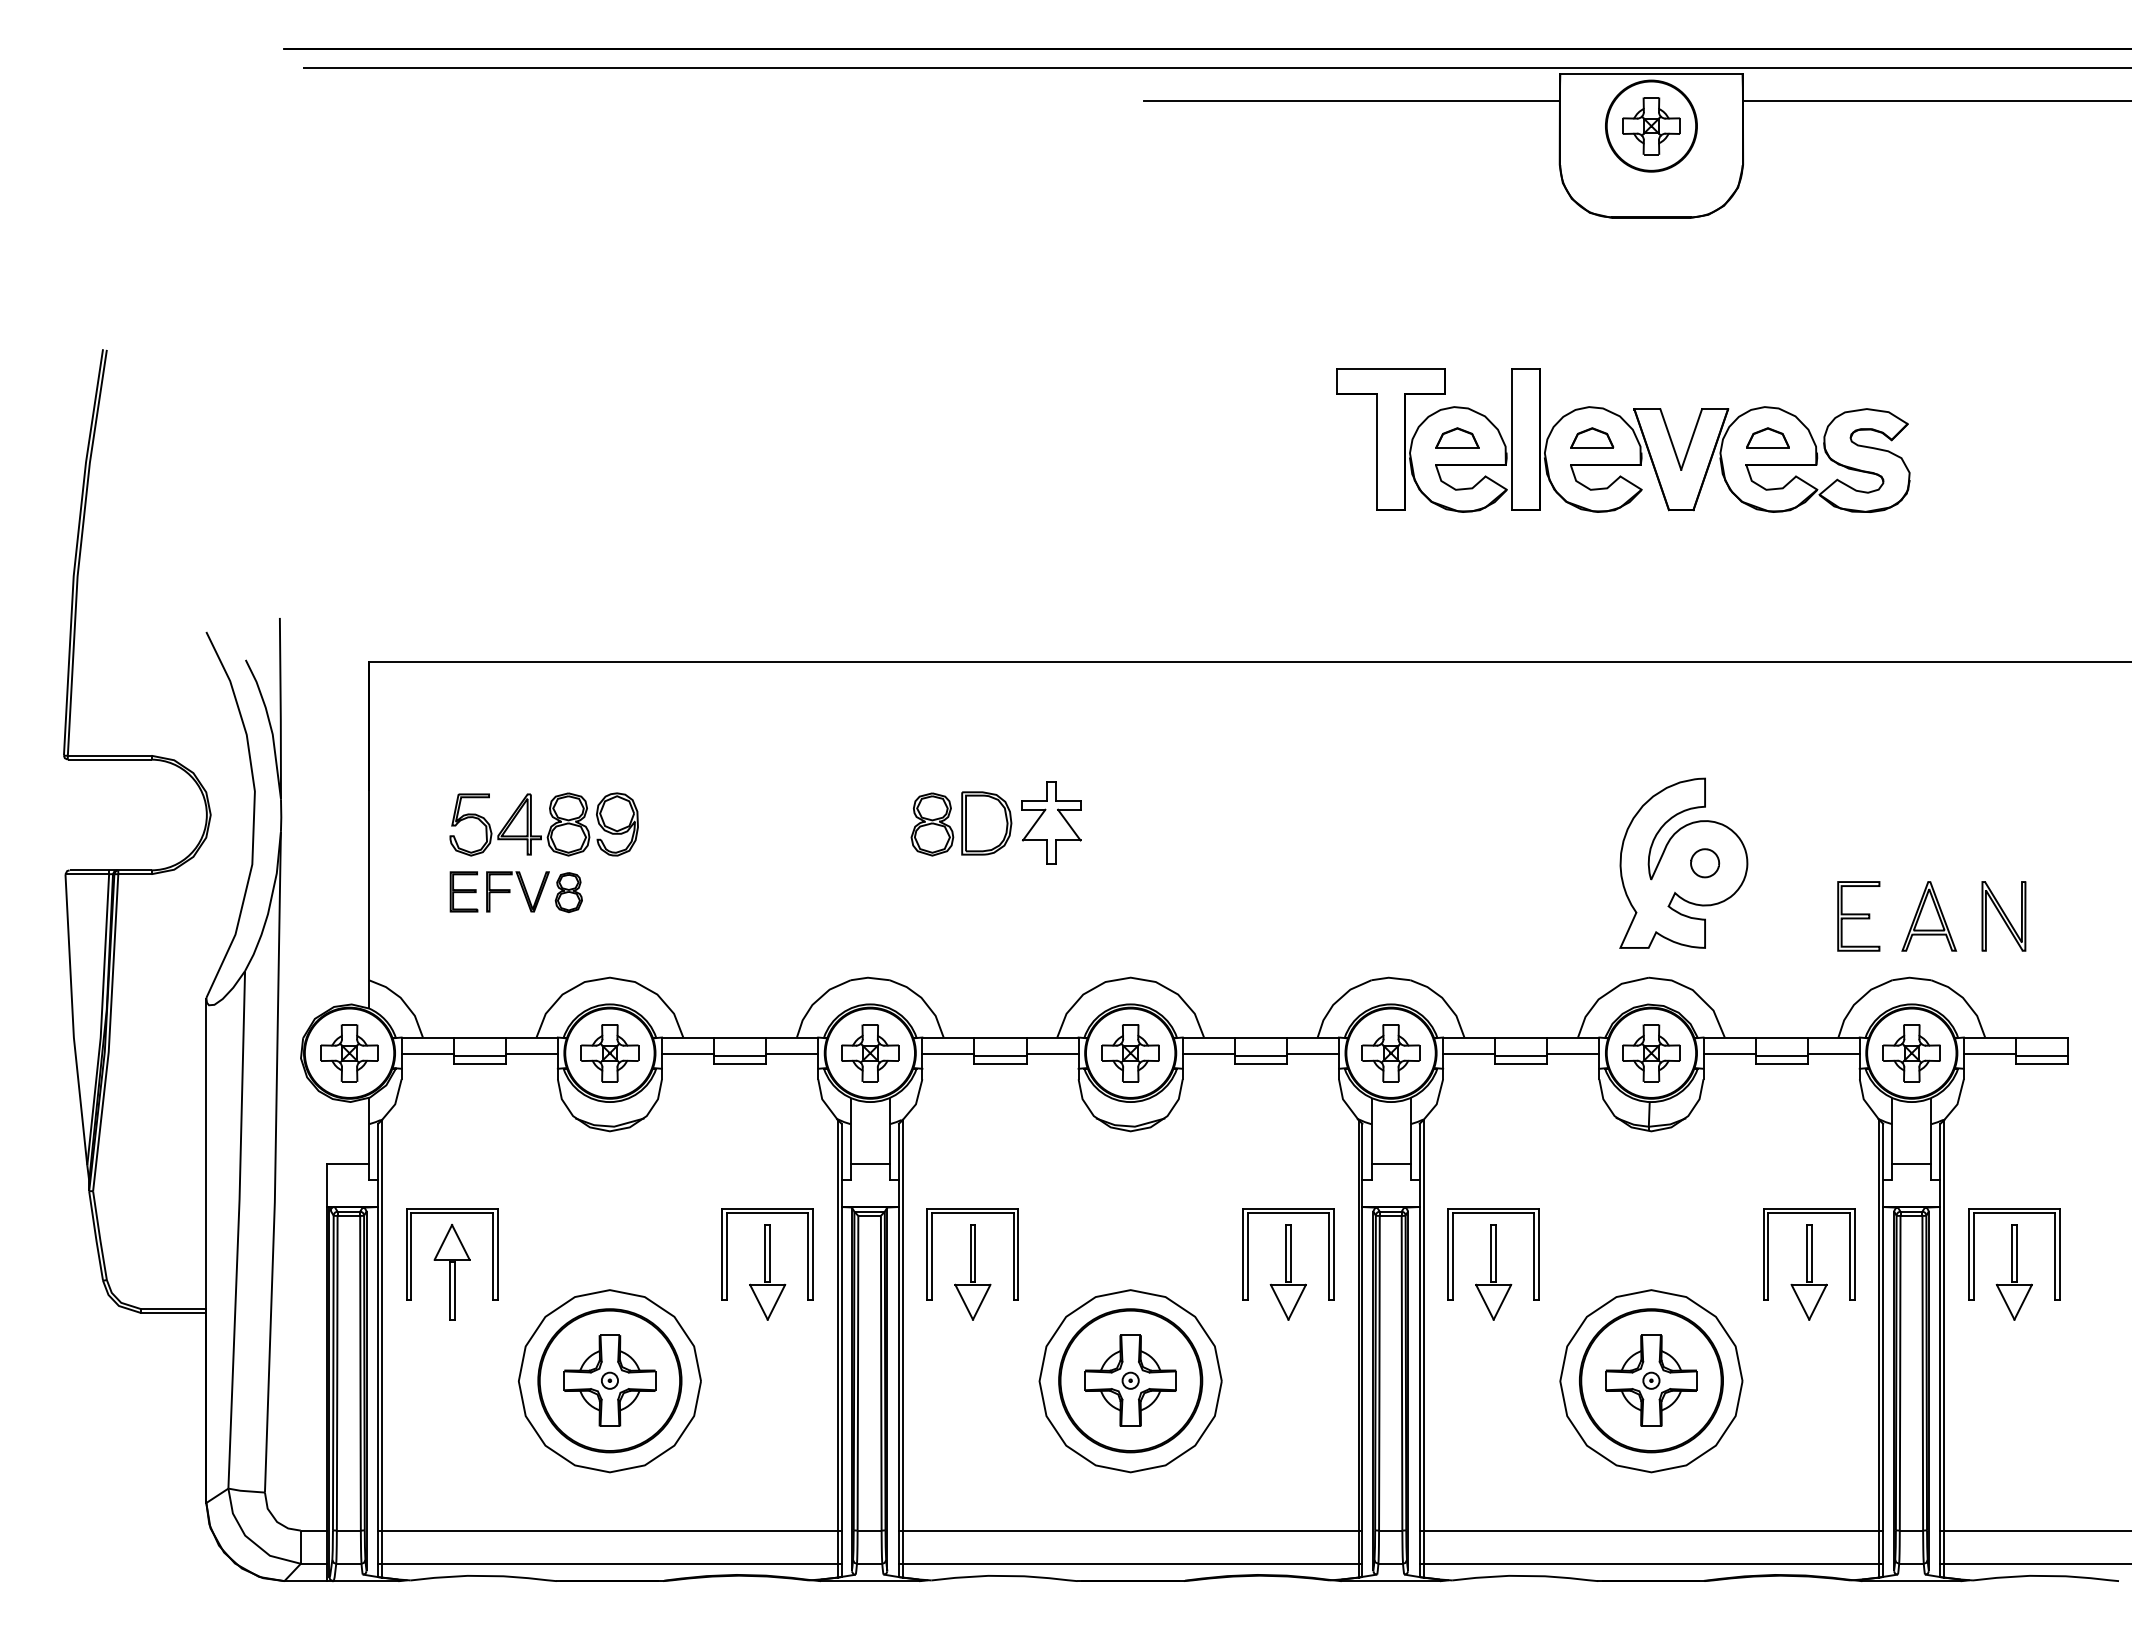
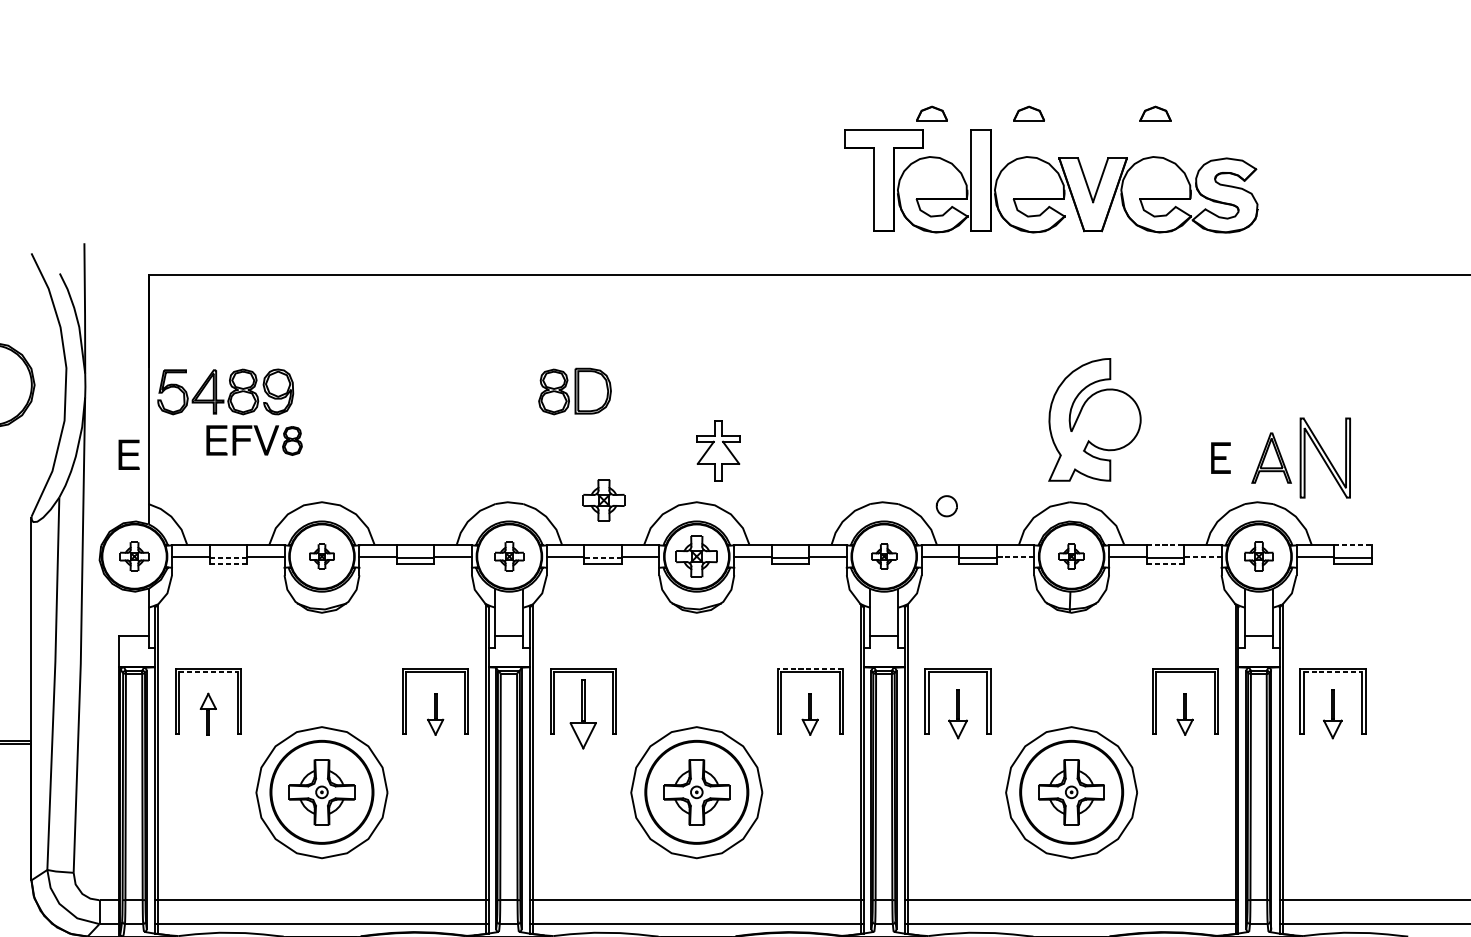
part: (1623, 440) -> (1051, 181), moved
part: (1051, 822) -> (718, 450), moved
part: (549, 828) -> (229, 394), moved
part: (1705, 863) -> (947, 506), moved
part: (341, 911) -> (128, 454), added
part: (1858, 916) -> (1220, 458), size x0.6
part: (2003, 916) -> (1325, 458), size x1.6
part: (1001, 975) -> (603, 500), added
line: (1782, 1037) -> (1165, 545), solid -> dashed
line: (2042, 1037) -> (1353, 545), solid -> dashed
part: (349, 1053) -> (134, 556), size x0.7
part: (609, 1053) -> (321, 556), size x0.6
part: (870, 1053) -> (509, 556), size x0.7
part: (1390, 1053) -> (883, 556), size x0.6
line: (1572, 1053) -> (1014, 556), solid -> dashed
part: (1651, 1053) -> (1071, 556), size x0.6
line: (1833, 1053) -> (1202, 556), solid -> dashed
part: (1911, 1053) -> (1258, 556), size x0.7
line: (479, 1055) -> (228, 558), solid -> dashed
line: (1000, 1055) -> (603, 558), solid -> dashed
line: (479, 1064) -> (228, 564), solid -> dashed
line: (1781, 1064) -> (1165, 564), solid -> dashed
line: (1287, 1208) -> (809, 668), solid -> dashed
line: (452, 1213) -> (208, 671), solid -> dashed
line: (2014, 1213) -> (1332, 671), solid -> dashed
part: (451, 1272) -> (207, 714), size x0.6
part: (767, 1272) -> (435, 714), size x0.6
part: (1287, 1272) -> (809, 714), size x0.6
part: (1493, 1272) -> (957, 714), size x0.7
part: (1808, 1272) -> (1184, 714), size x0.6
part: (2013, 1272) -> (1332, 714), size x0.7

